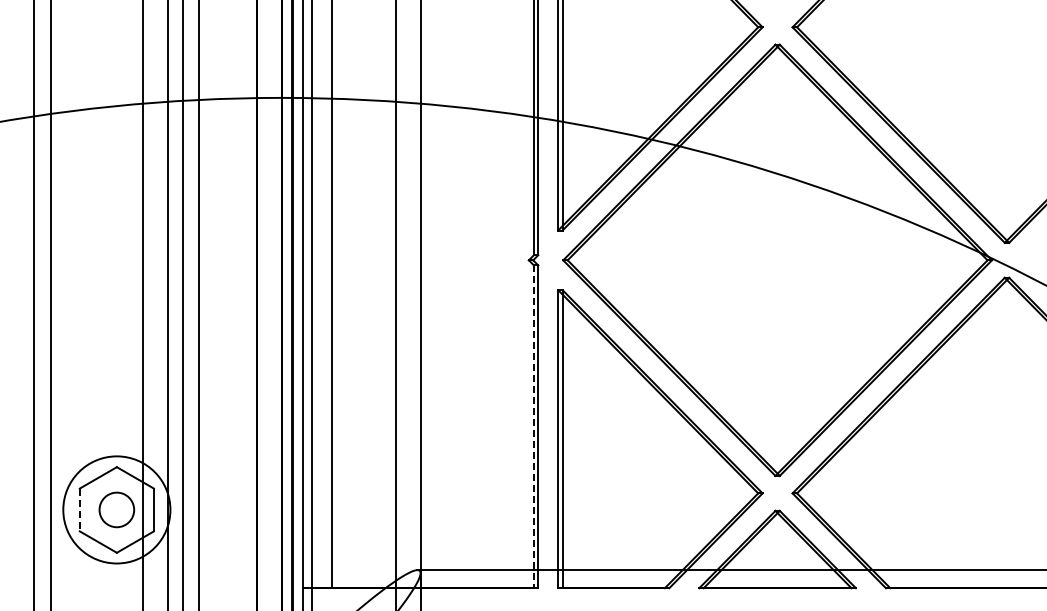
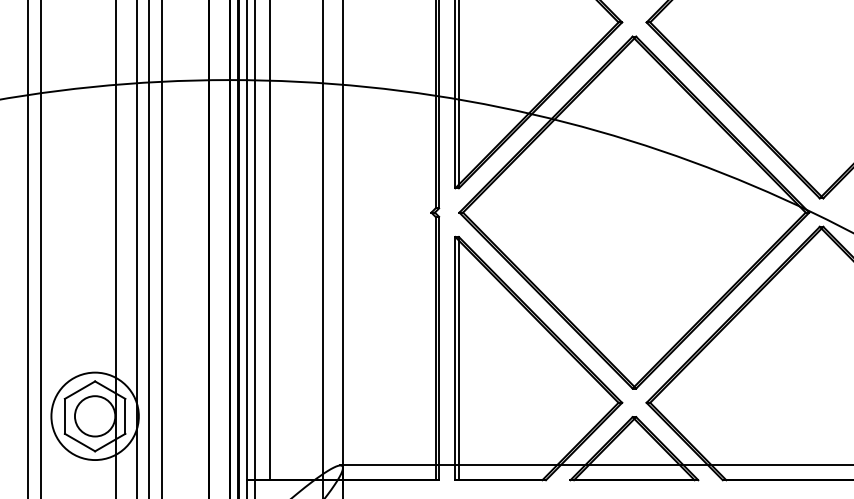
line: (533, 427) -> (435, 349), dashed -> solid
circle: (116, 509) -> (94, 415), size x1.43
line: (79, 510) -> (64, 416), dashed -> solid

